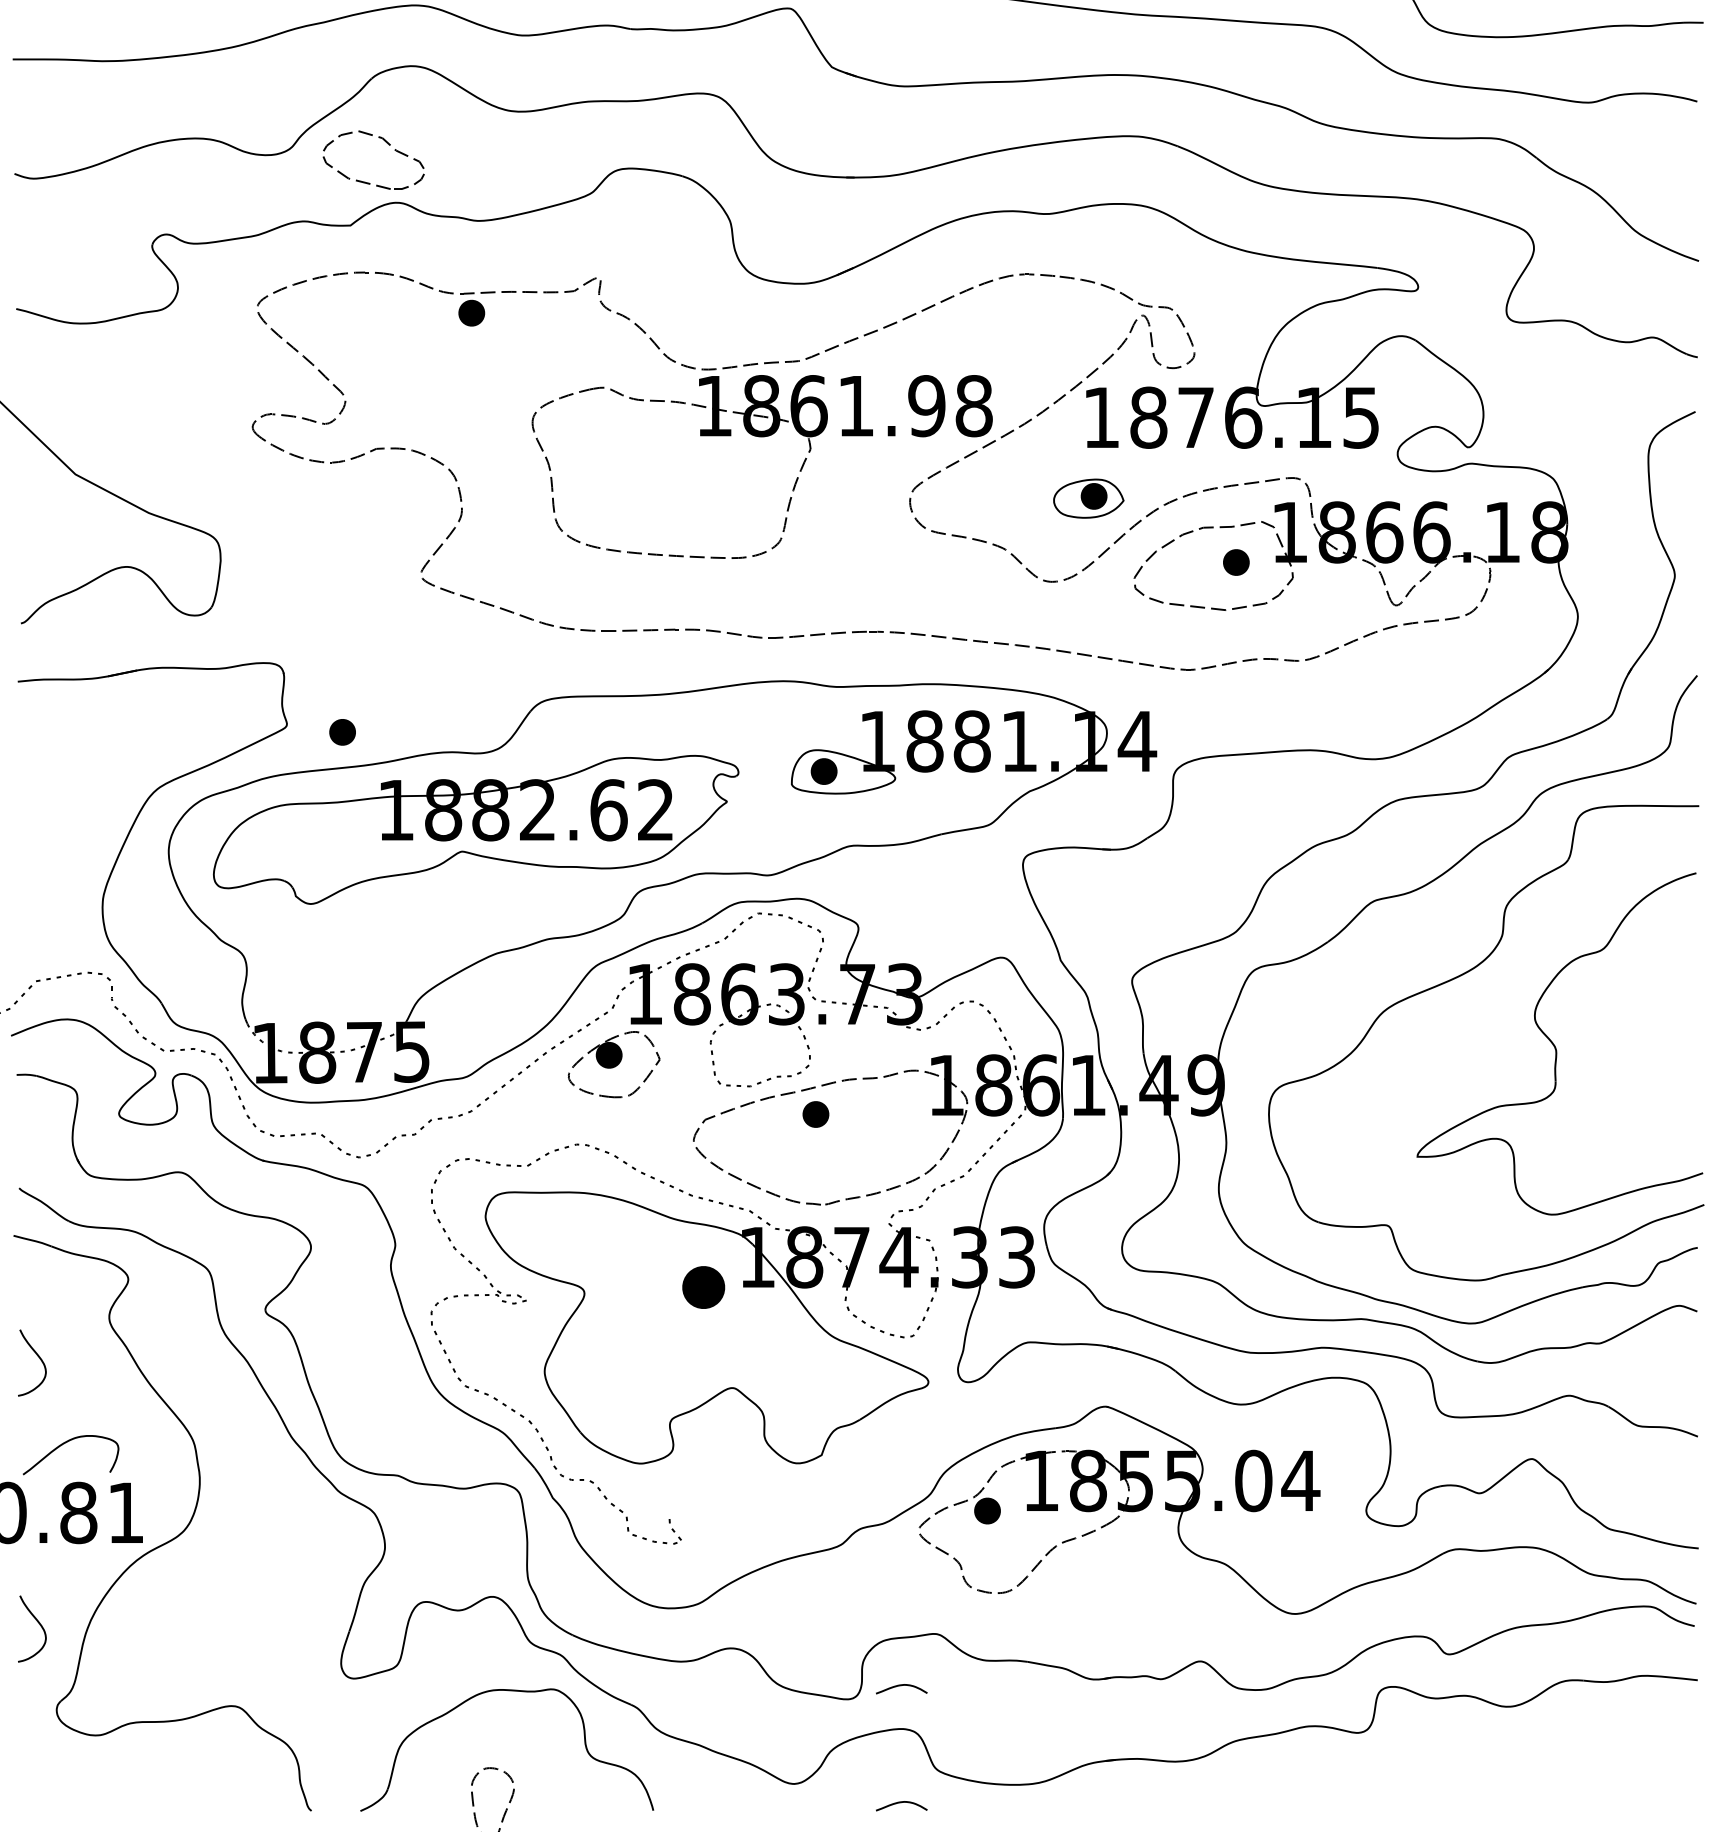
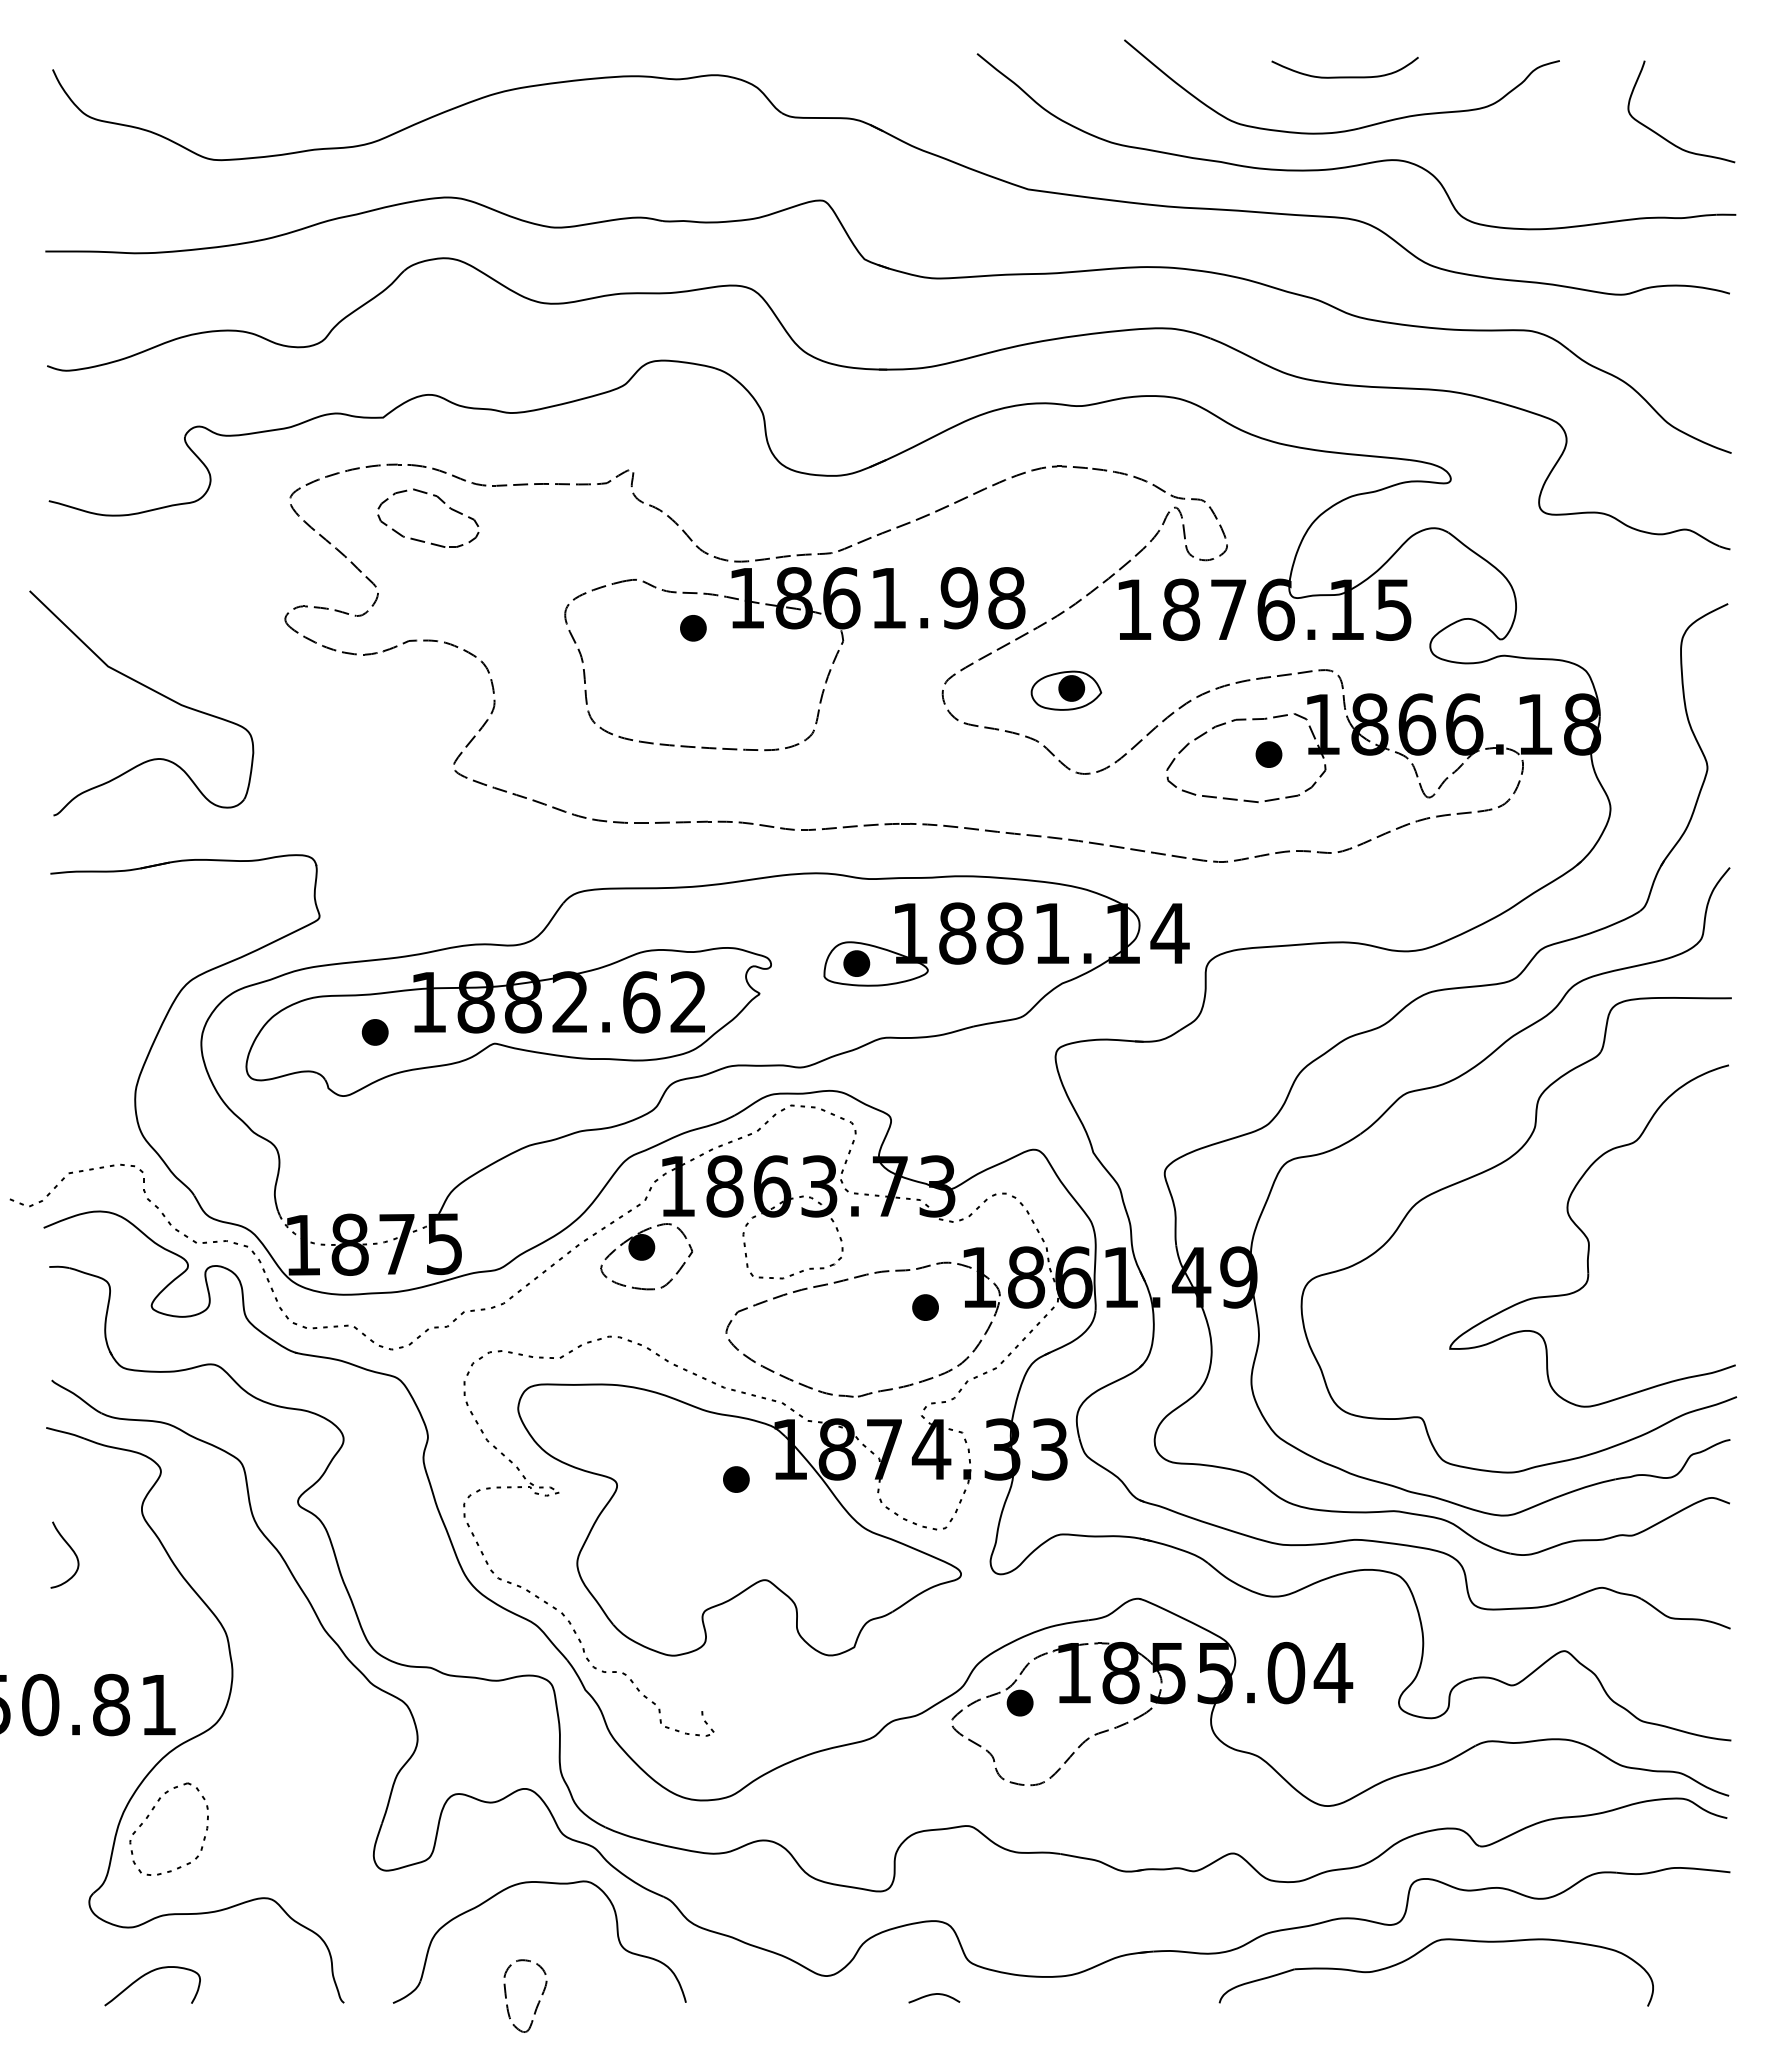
part: (387, 144) -> (442, 502), moved
part: (471, 313) -> (693, 628), moved
part: (1088, 498) -> (1066, 690), moved
part: (341, 732) -> (374, 1032), moved
part: (815, 1114) -> (925, 1307), moved
part: (703, 1287) -> (736, 1479), size x0.62
curve: (62, 1445) -> (144, 1976), moved
curve: (38, 1624) -> (71, 1816), removed
part: (115, 1625) -> (148, 1817), added
curve: (901, 1686) -> (934, 1878), removed
part: (1387, 1760) -> (1420, 1952), added

